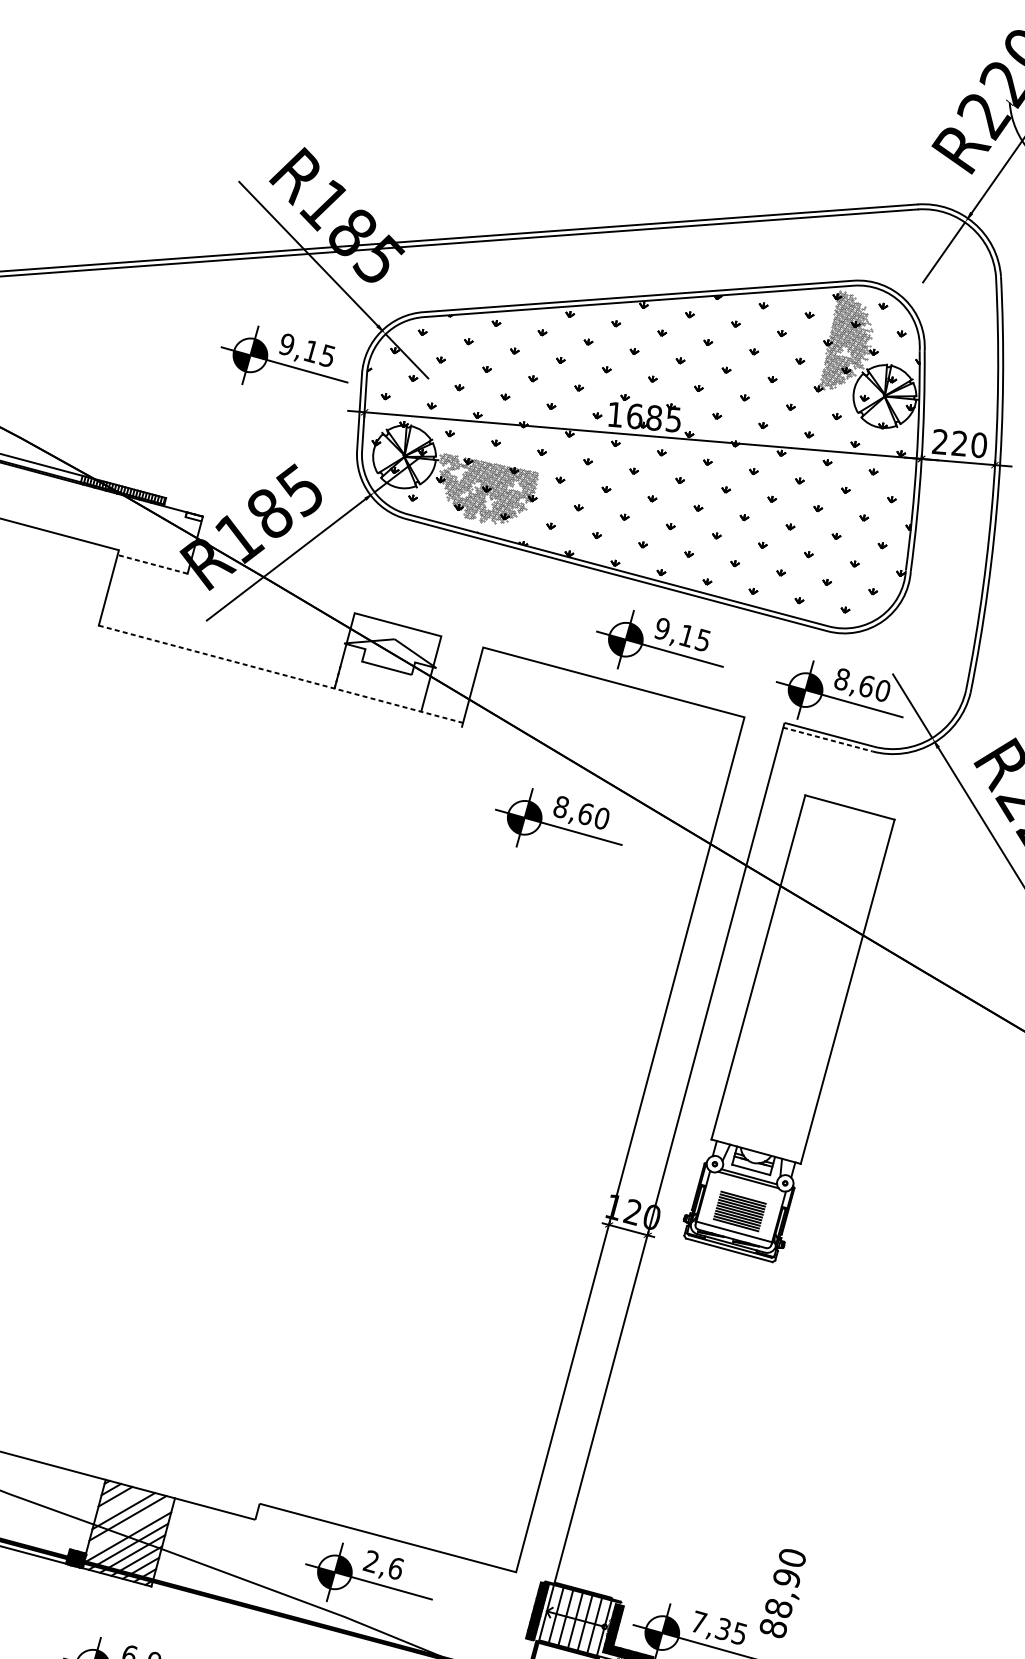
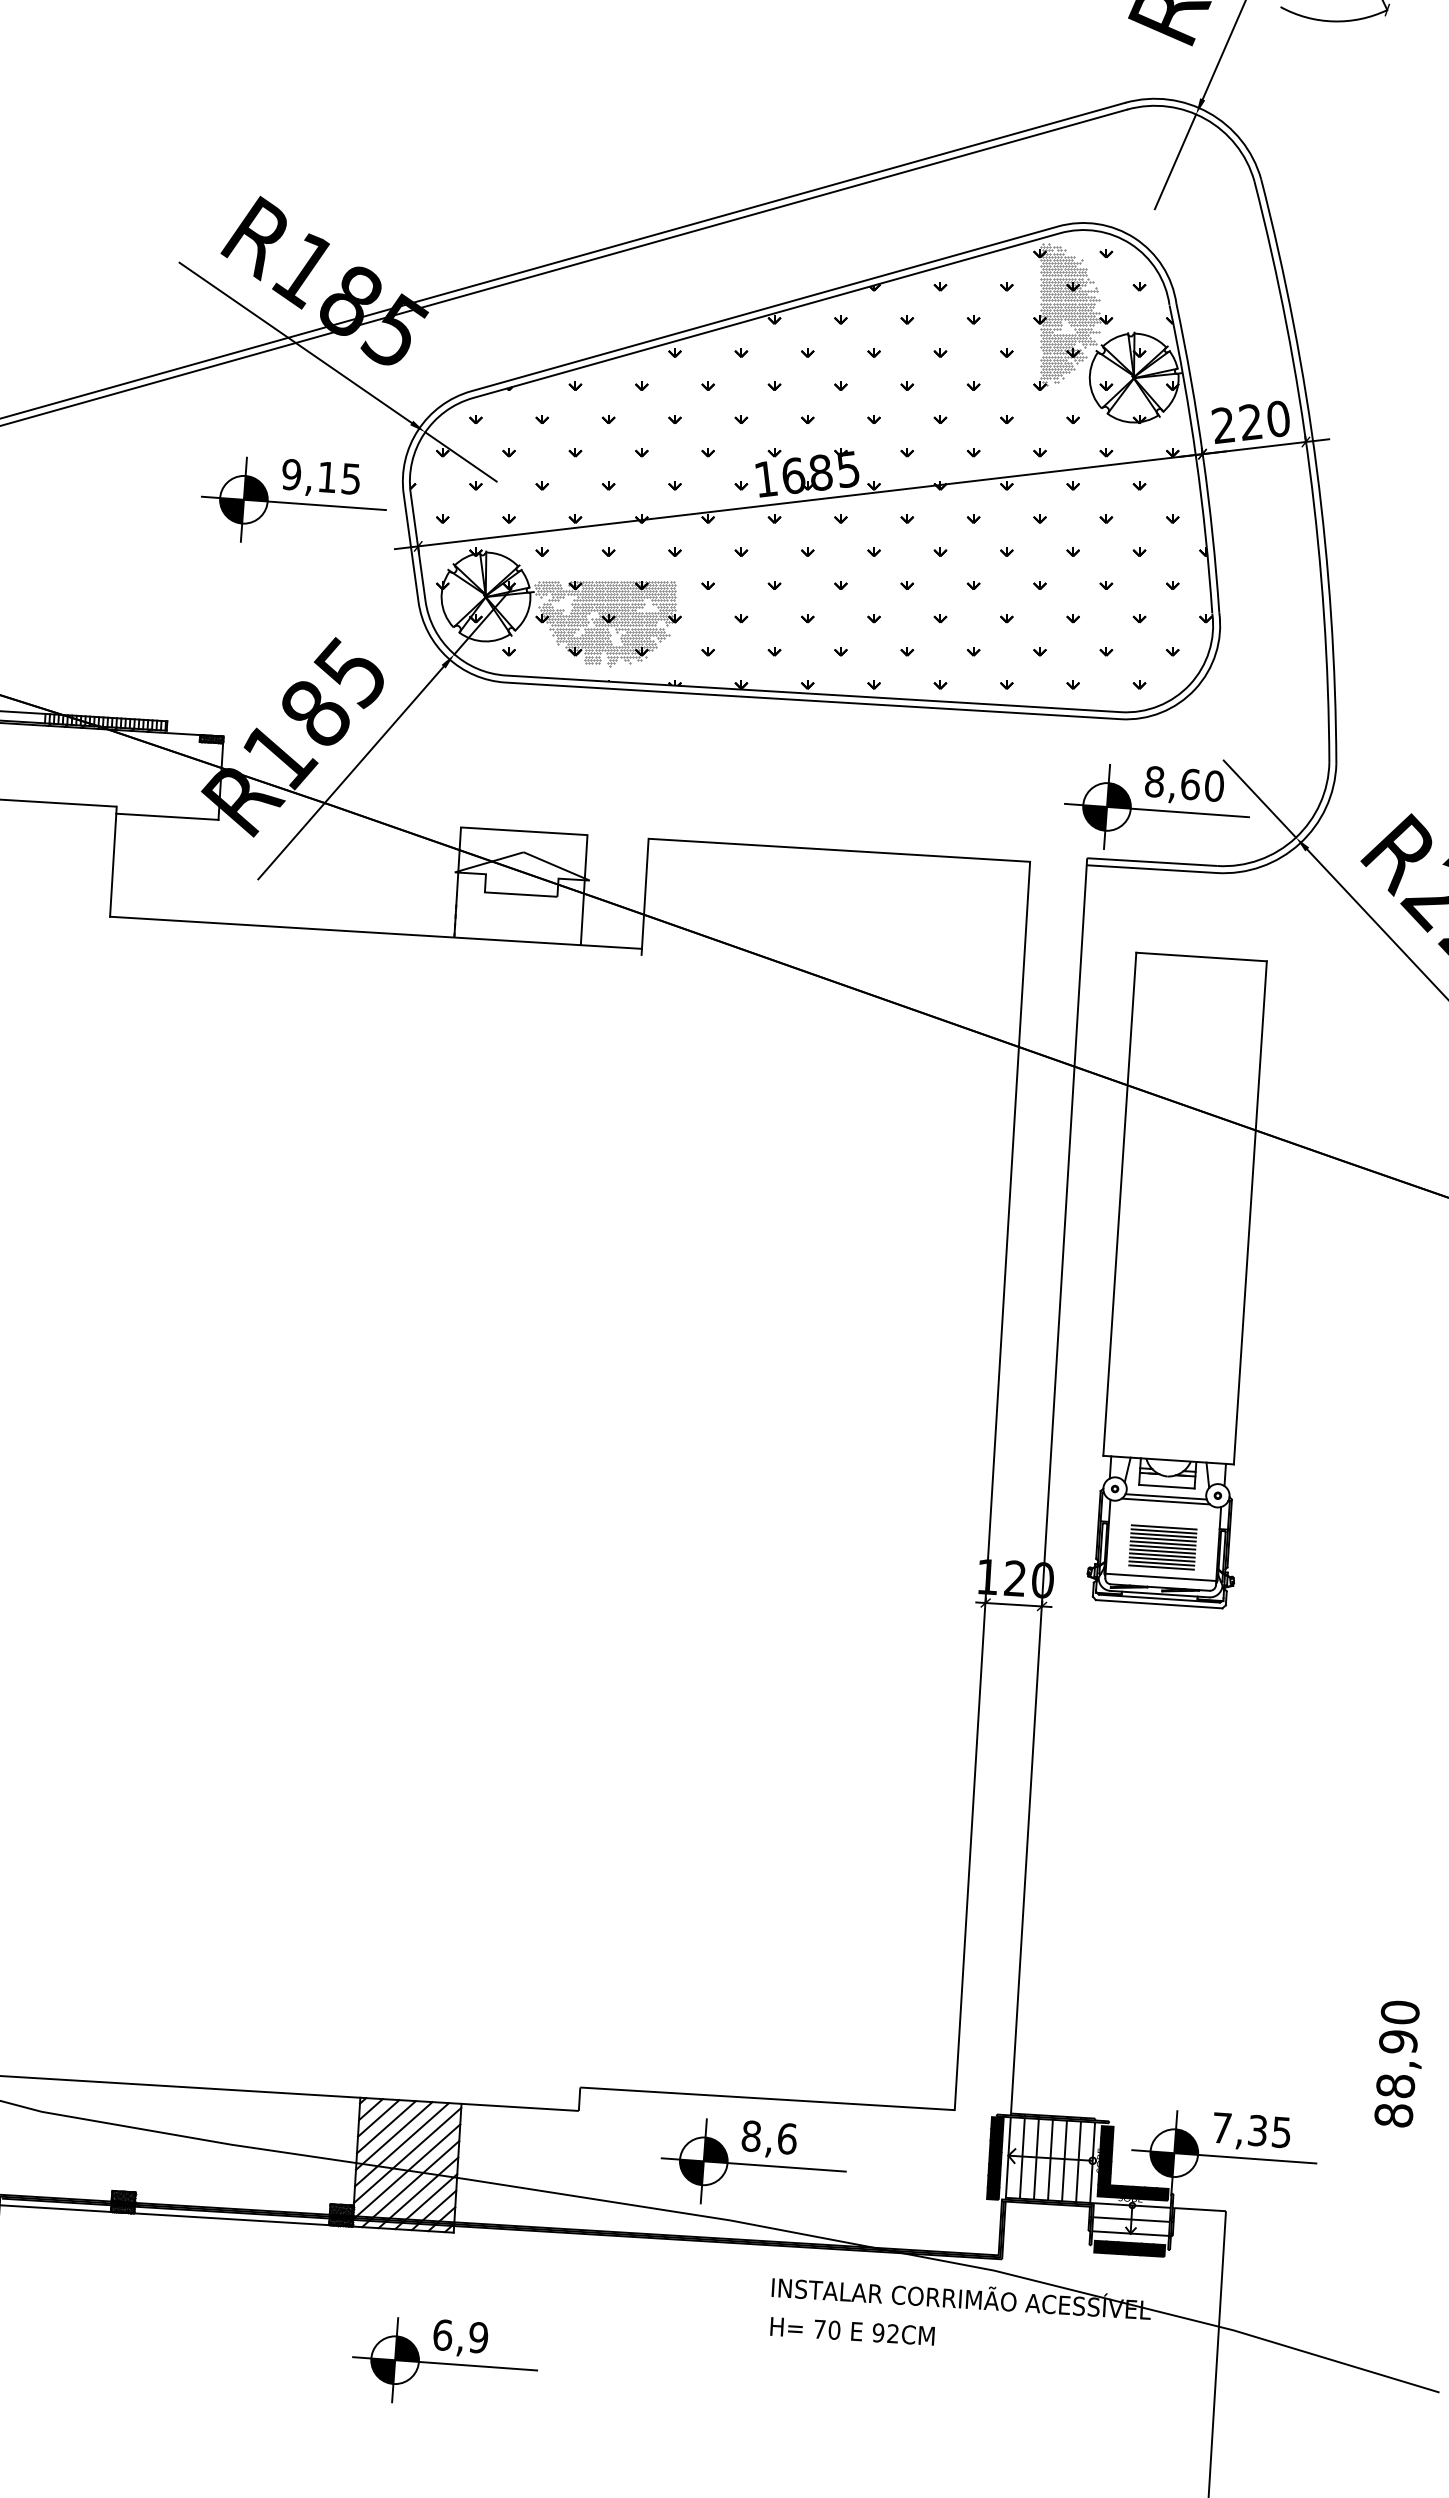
hatch: (194, 517) -> (211, 739), added
line: (152, 564) -> (166, 816), dashed -> solid
part: (660, 646) -> (893, 787), removed
line: (281, 674) -> (376, 932), dashed -> solid
line: (828, 739) -> (1152, 869), dashed -> solid
part: (559, 824) -> (803, 1062), removed
line: (118, 1503) -> (385, 2127), added
line: (130, 1526) -> (407, 2155), added
text: (370, 1561) -> (750, 2135), 2,6 -> 8,6
text: (783, 1592) -> (1397, 2063), moved

